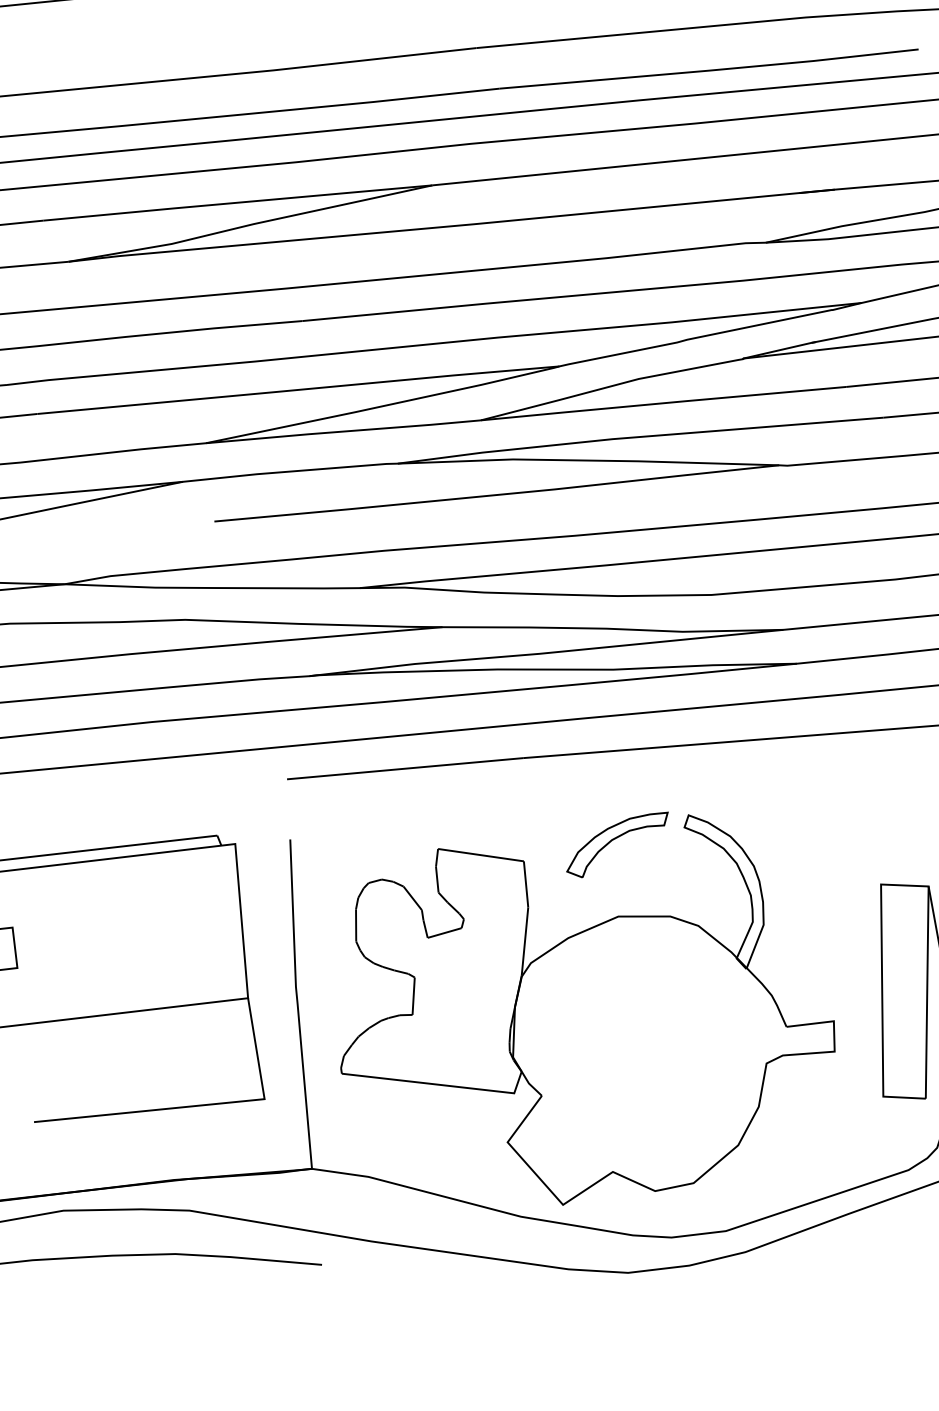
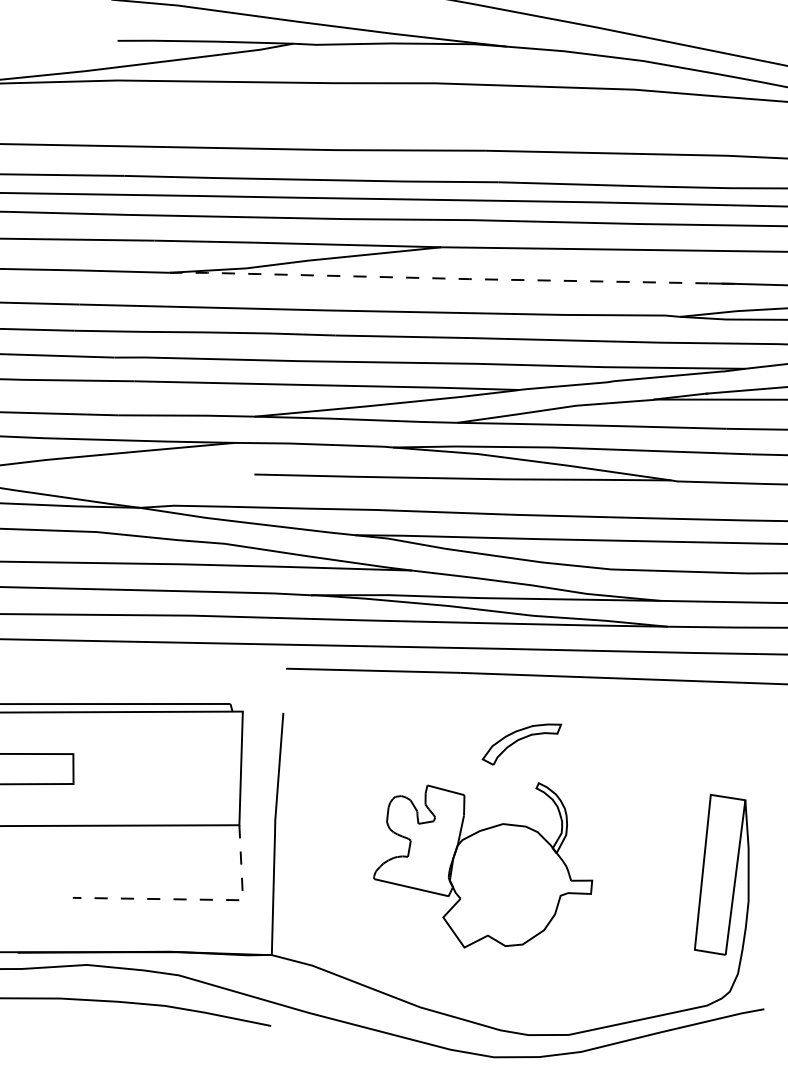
line: (452, 225) -> (452, 278), solid -> dashed
part: (583, 1015) -> (482, 865), size x0.6
line: (201, 1105) -> (196, 899), solid -> dashed

